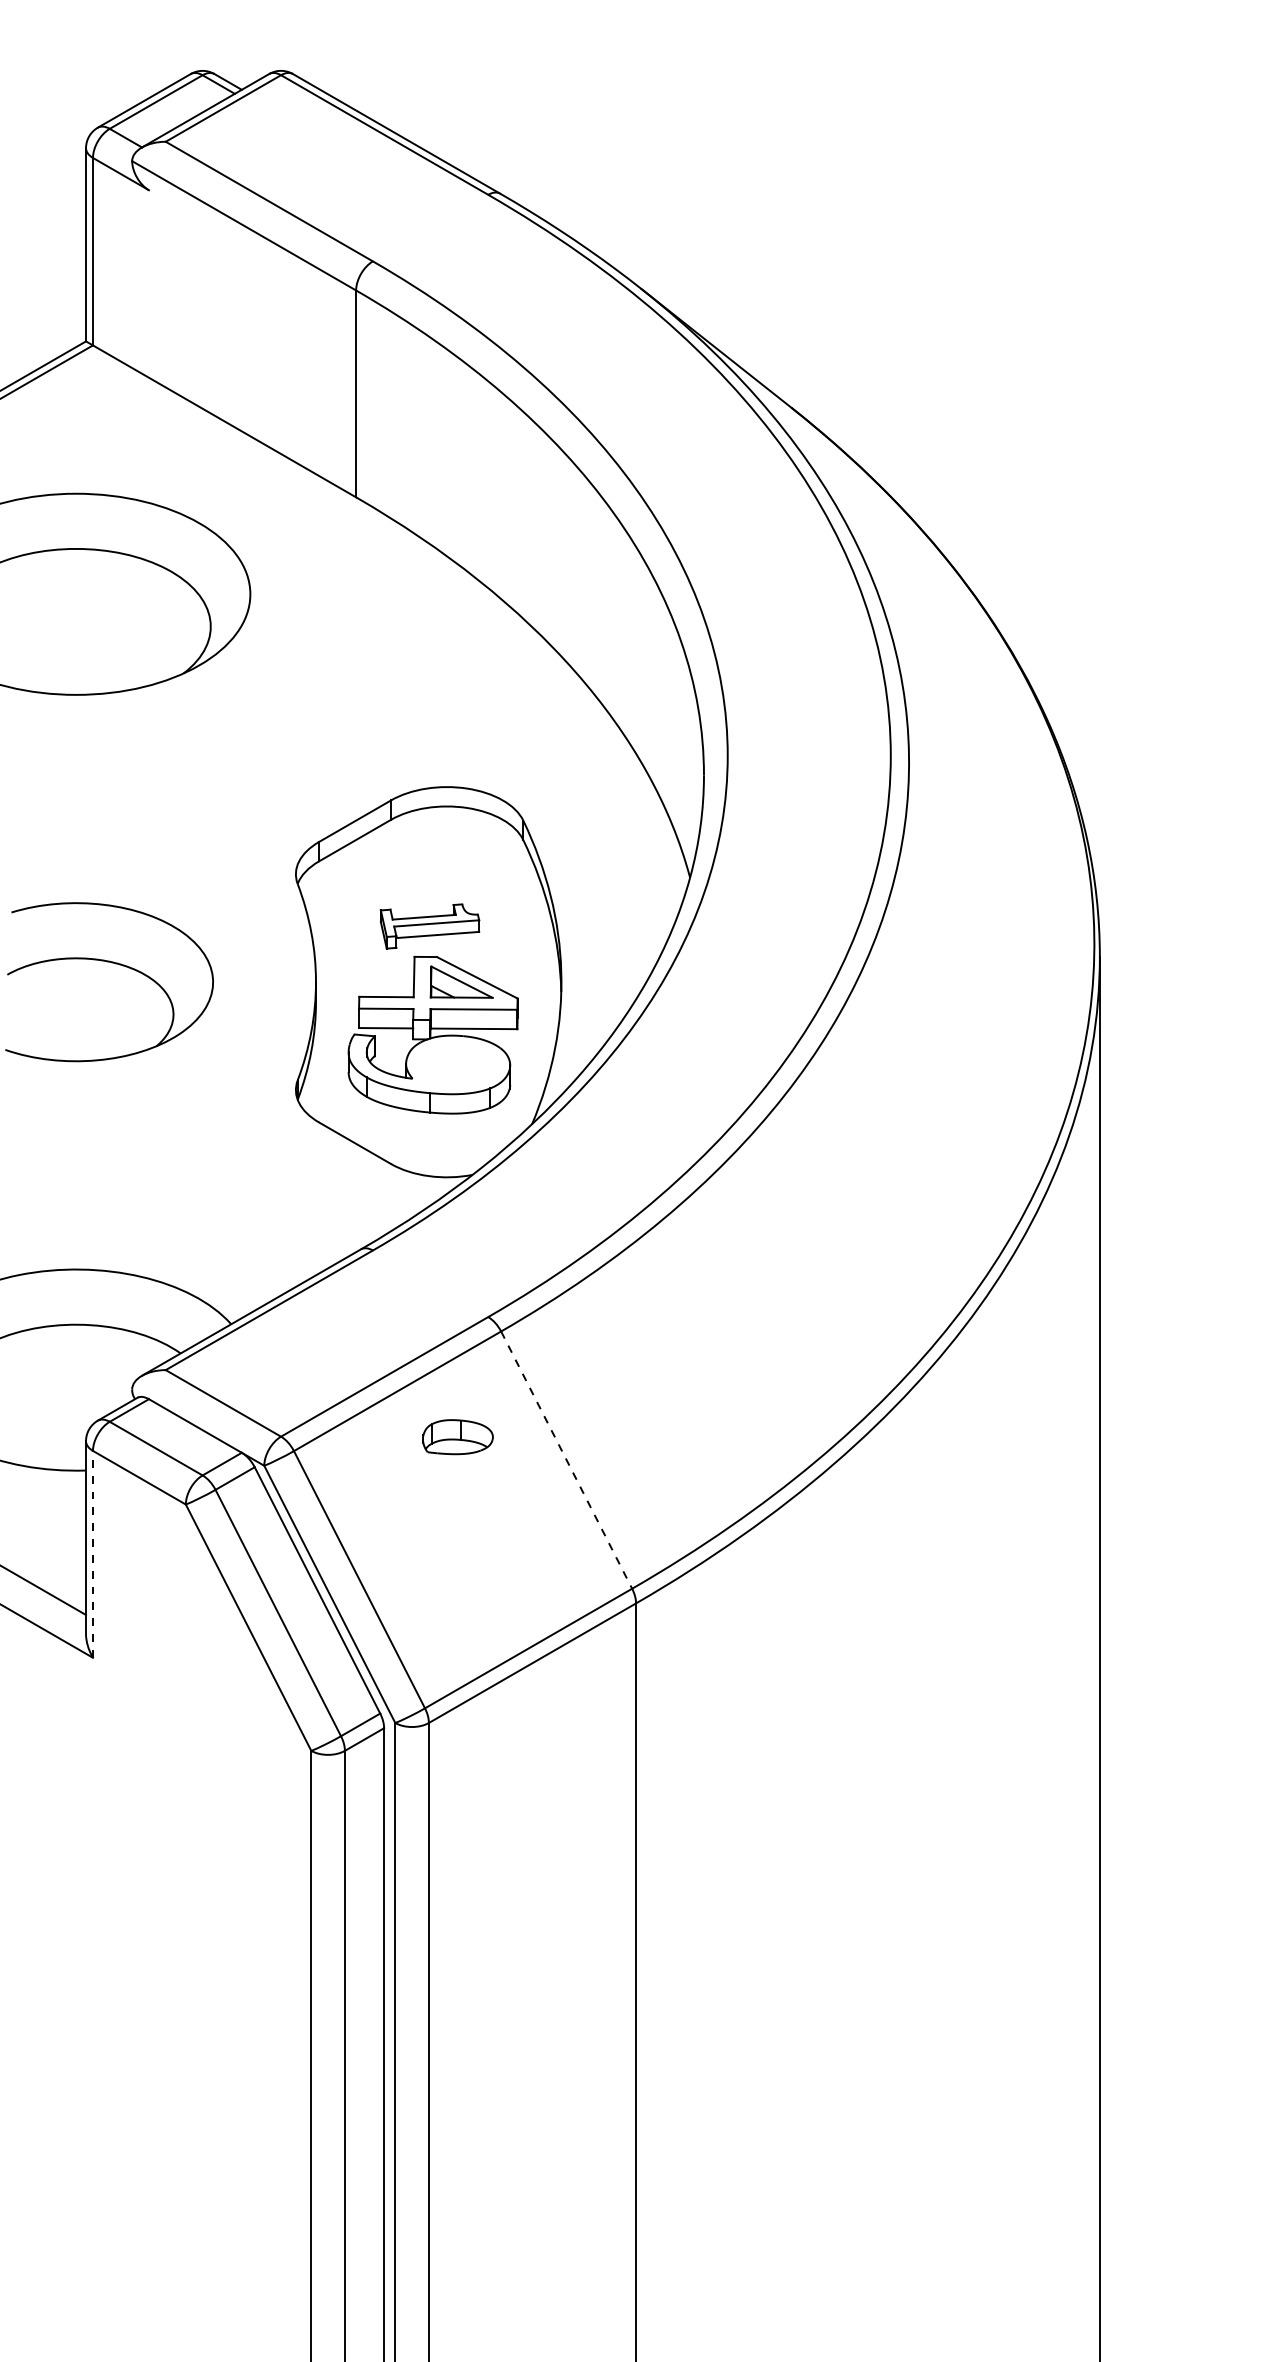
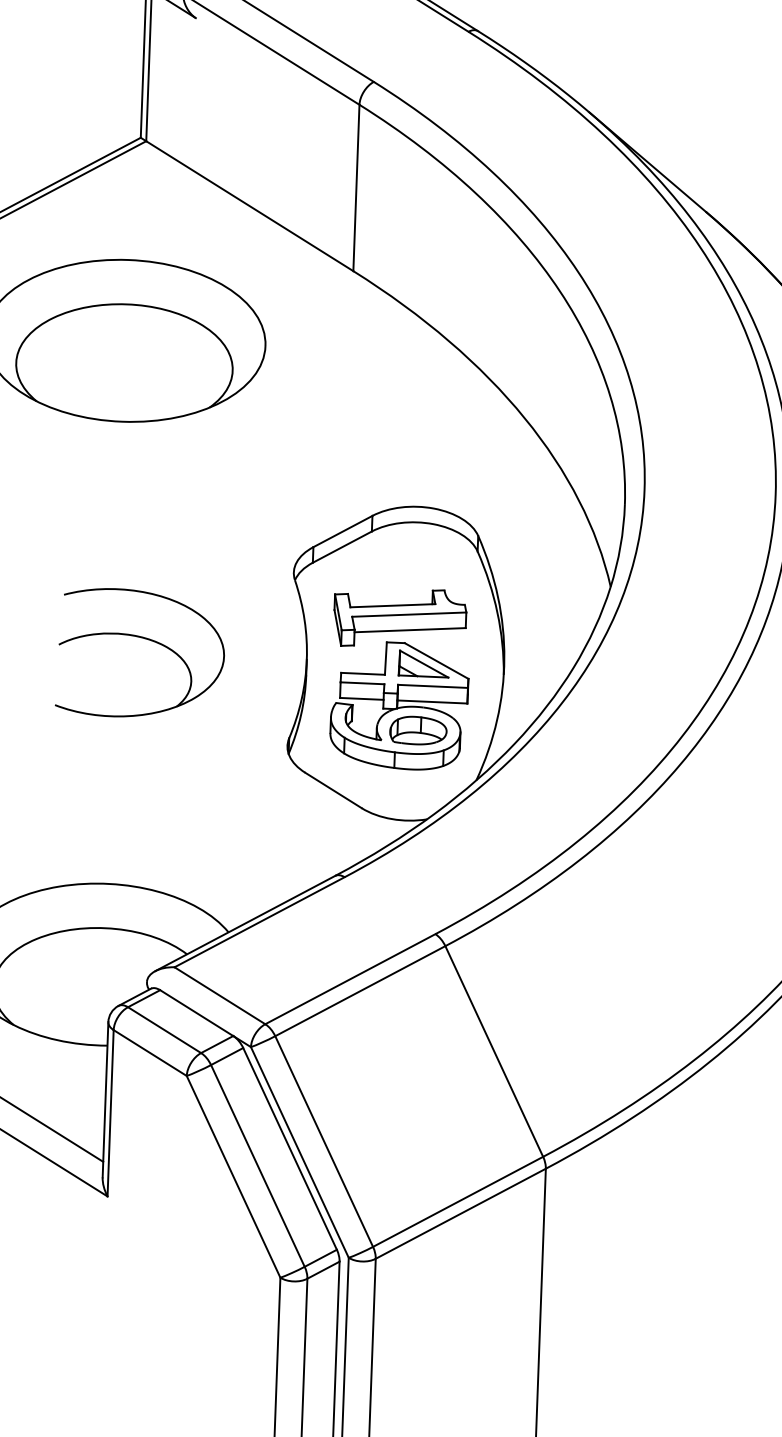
part: (429, 926) -> (399, 618), size x1.67
part: (457, 1437) -> (418, 730), moved
line: (566, 1460) -> (494, 1051), dashed -> solid
line: (92, 1553) -> (110, 1112), dashed -> solid

